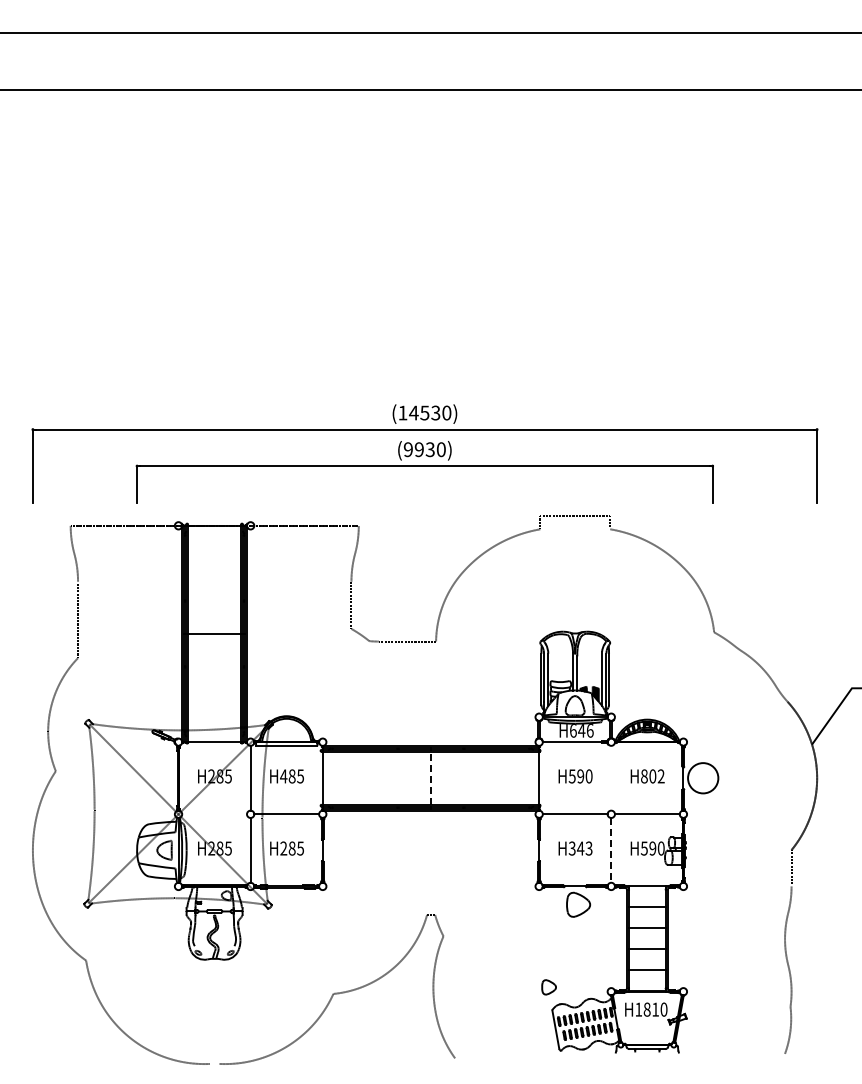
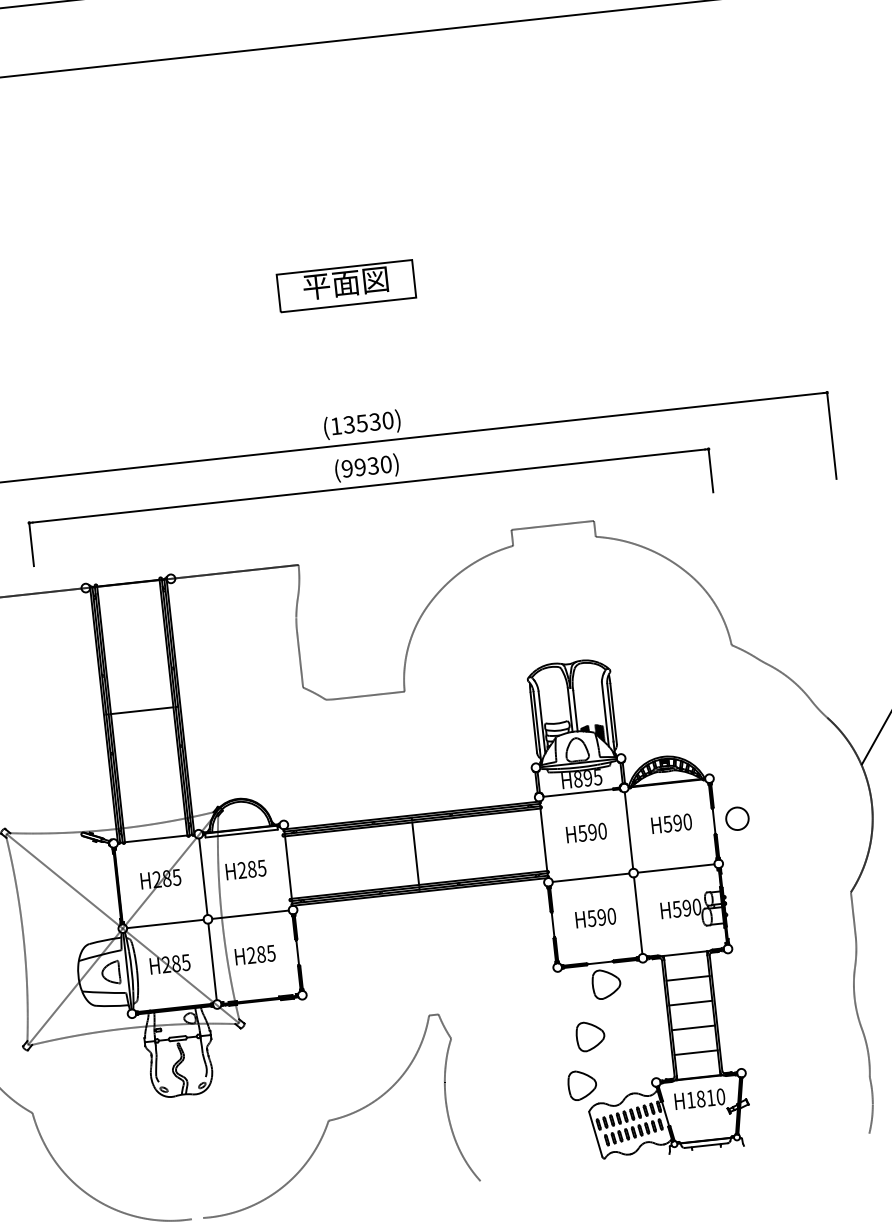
part: (424, 296) -> (346, 285), added
text: (413, 412) -> (348, 424), (14530) -> (13530)
text: (581, 730) -> (587, 778), H646 -> H895
text: (283, 776) -> (241, 870), H485 -> H285
text: (652, 776) -> (677, 823), H802 -> H590
line: (430, 777) -> (415, 852), dashed -> solid
line: (611, 777) -> (629, 829), added
circle: (702, 777) -> (736, 817), size x0.62
line: (214, 814) -> (165, 924), added
text: (580, 848) -> (601, 917), H343 -> H590
line: (611, 850) -> (638, 915), dashed -> solid
part: (560, 947) -> (590, 1036), added
part: (548, 987) -> (581, 1085), size x1.67

